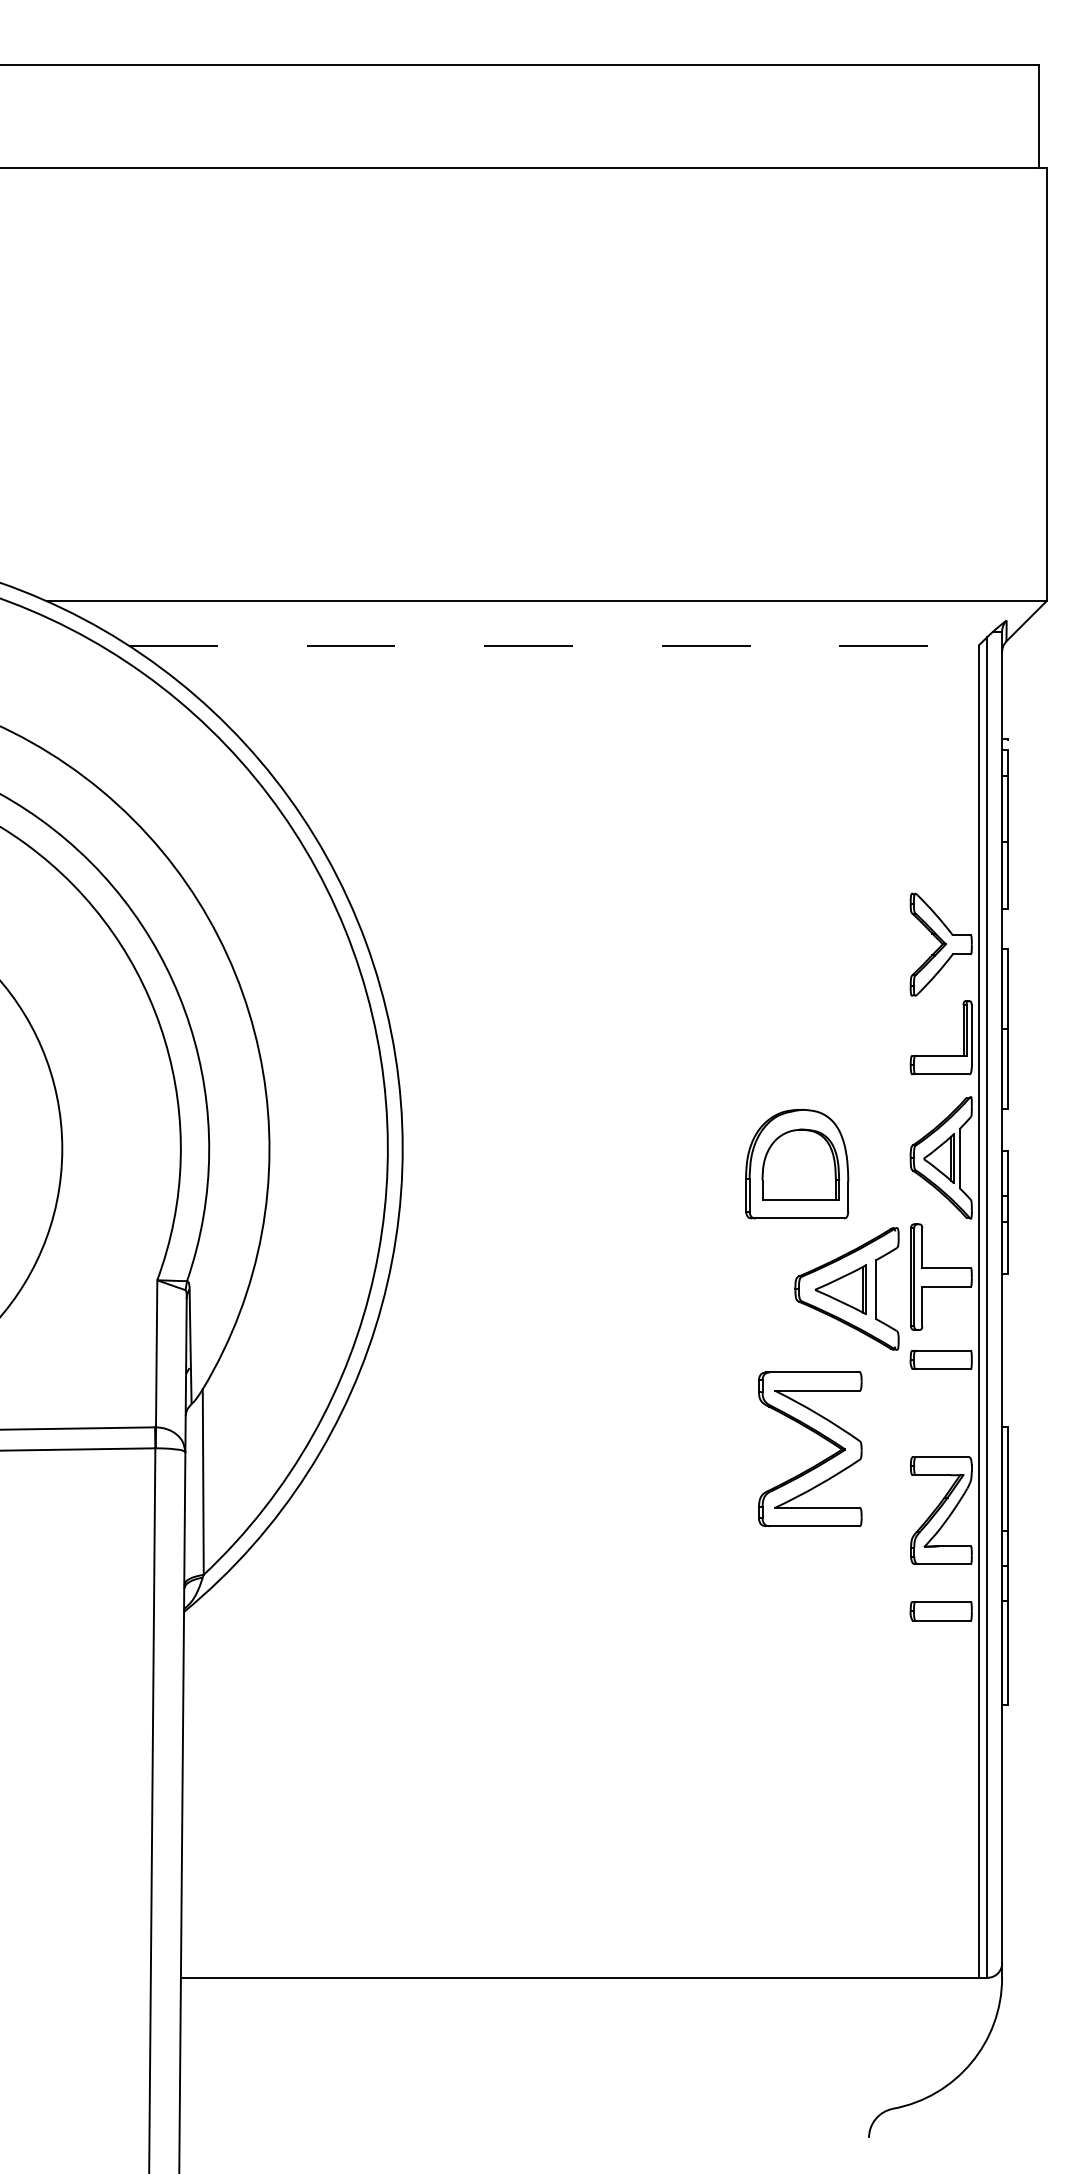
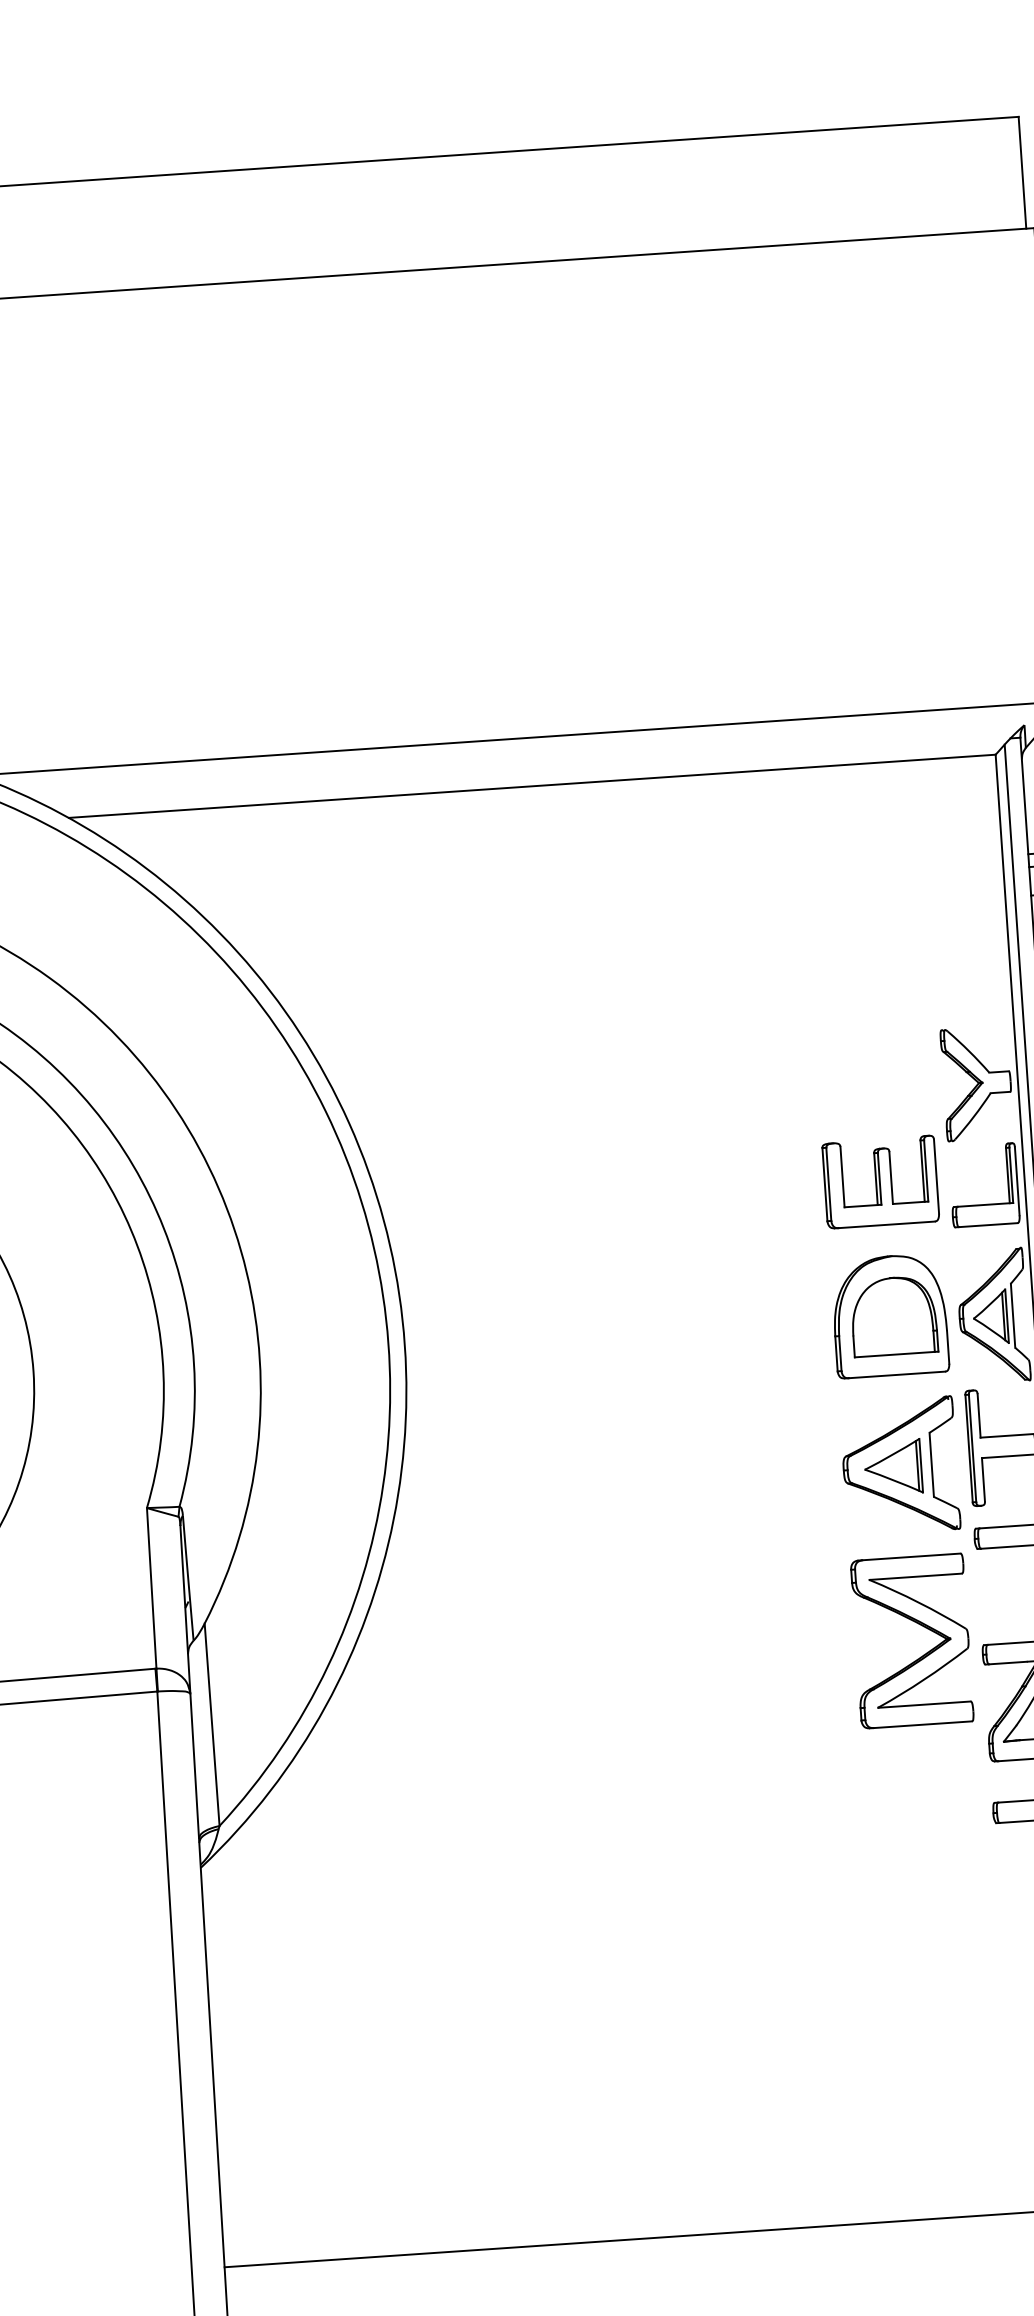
line: (553, 645) -> (531, 786), dashed -> solid
part: (847, 1028) -> (881, 1182), added
part: (797, 1163) -> (890, 1315), moved
part: (819, 1436) -> (921, 1626), moved

